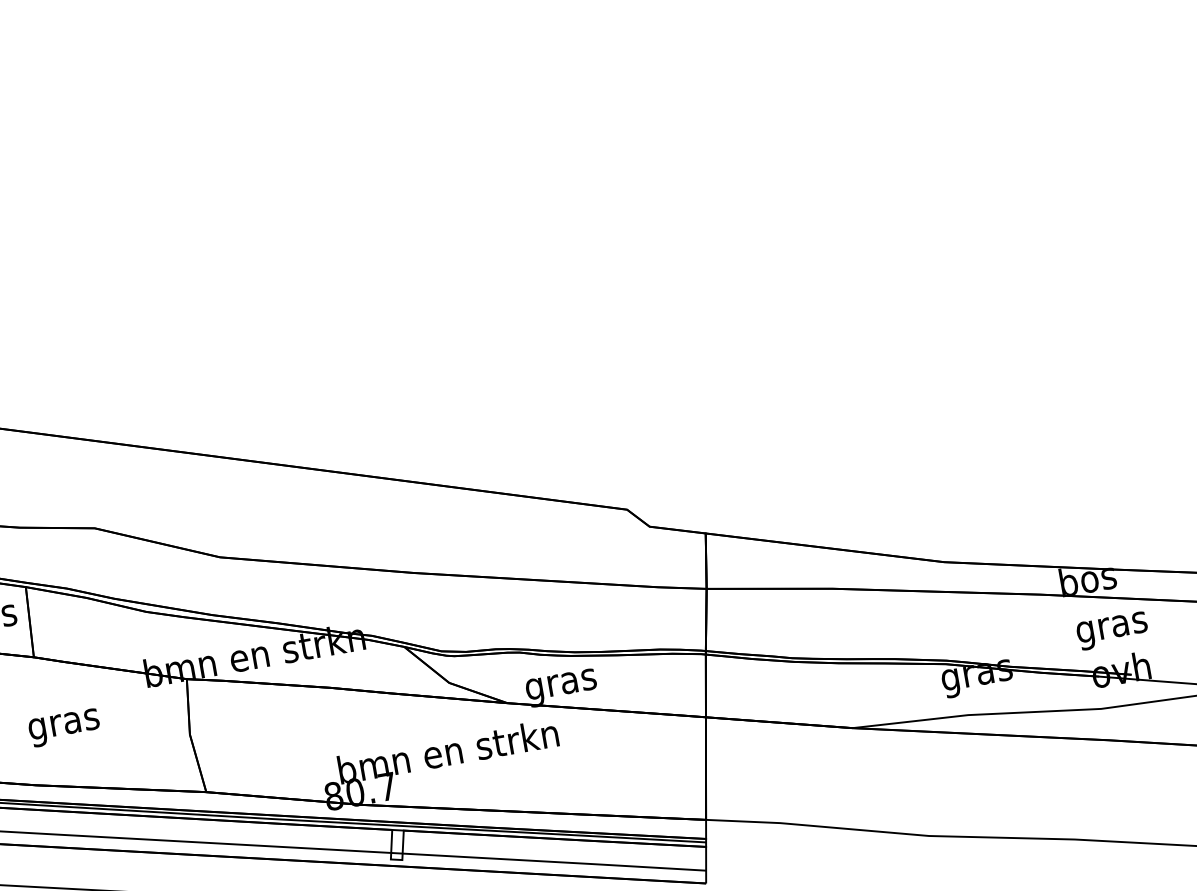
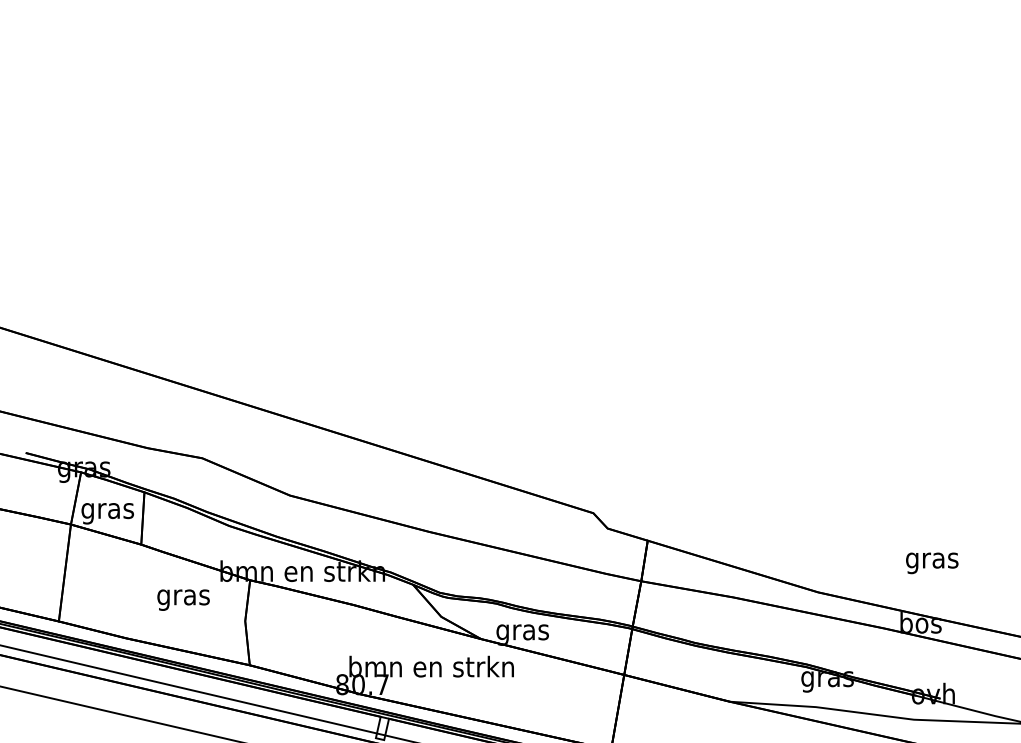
text: (1112, 631) -> (932, 563), moved
text: (64, 727) -> (183, 599), moved

